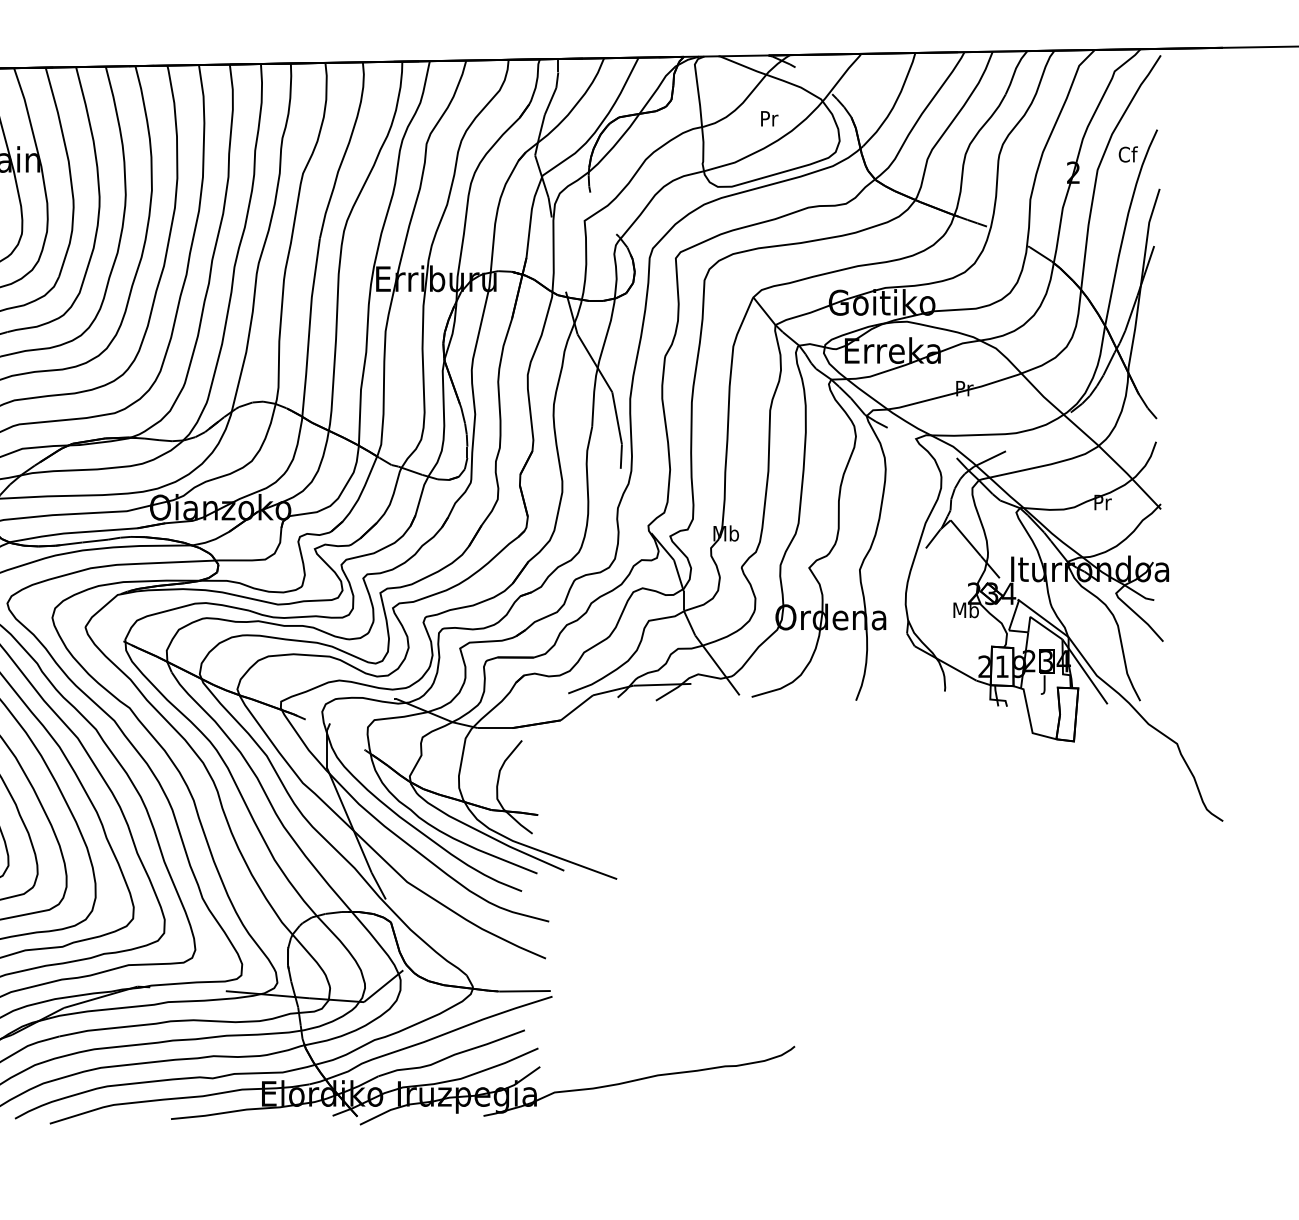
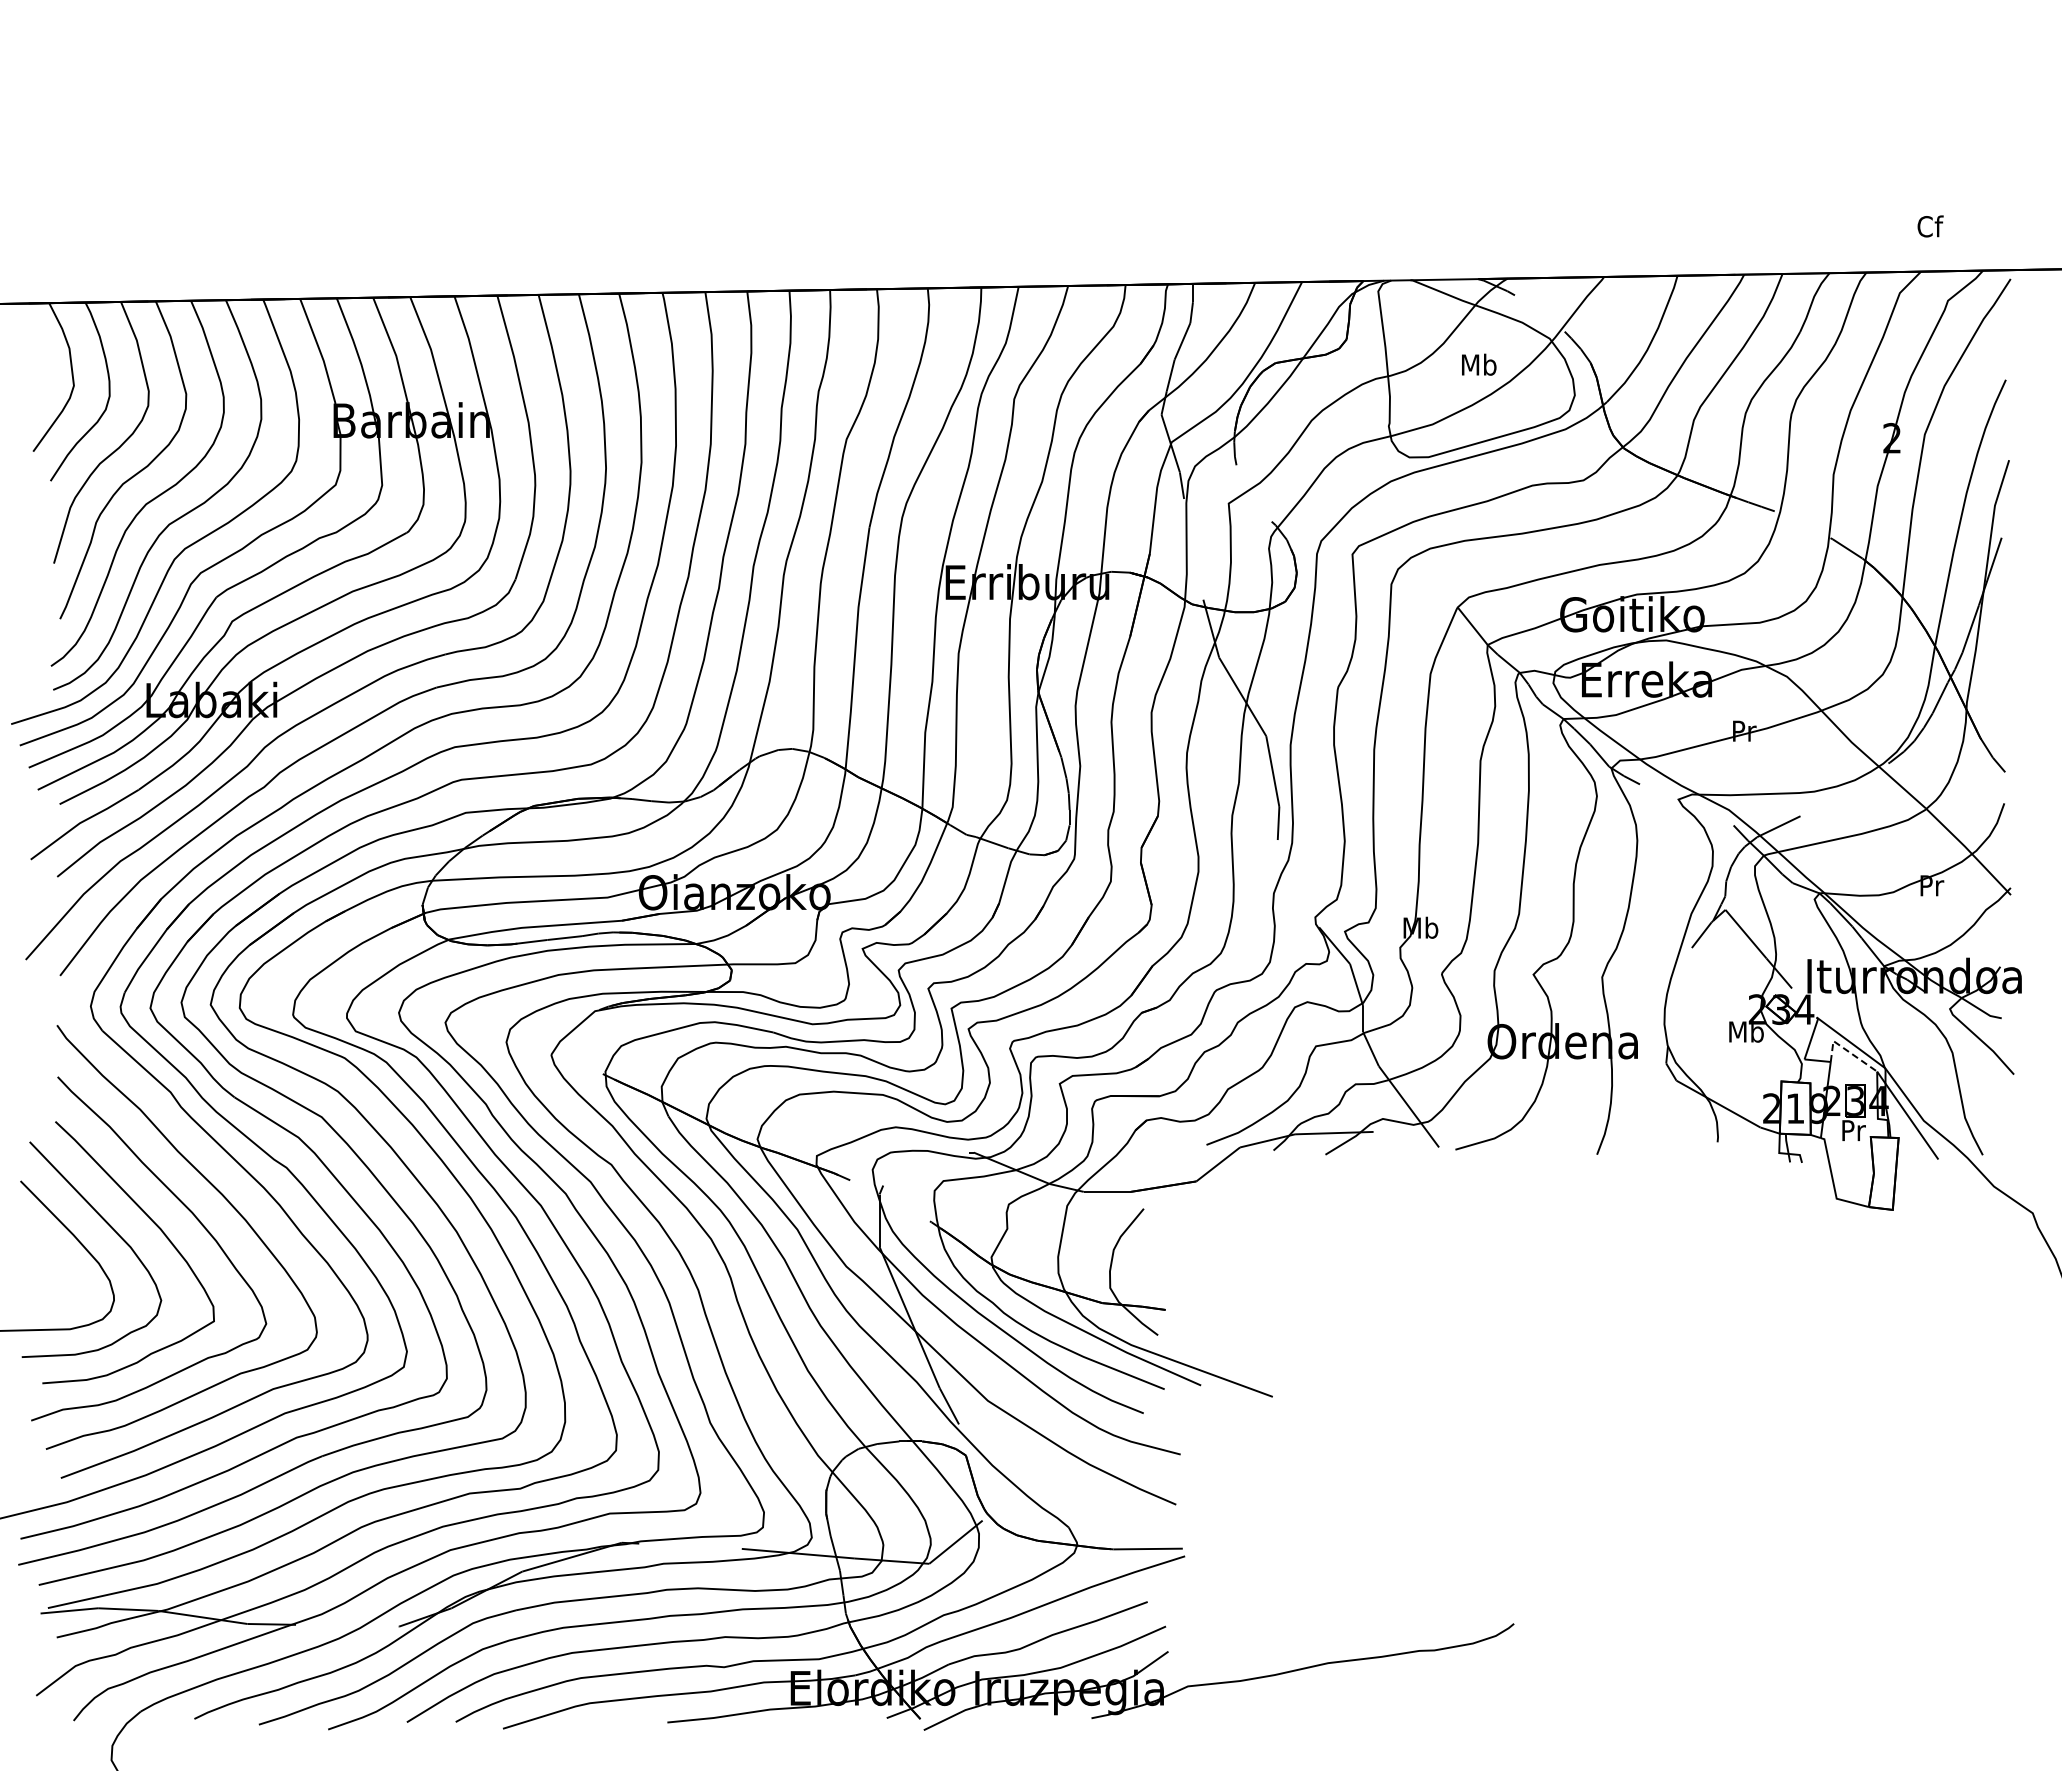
text: (769, 118) -> (1479, 364), Pr -> Mb
text: (1128, 154) -> (1930, 226), moved
line: (1039, 623) -> (1846, 1050), solid -> dashed
text: (1045, 685) -> (1853, 1133), J -> Pr

